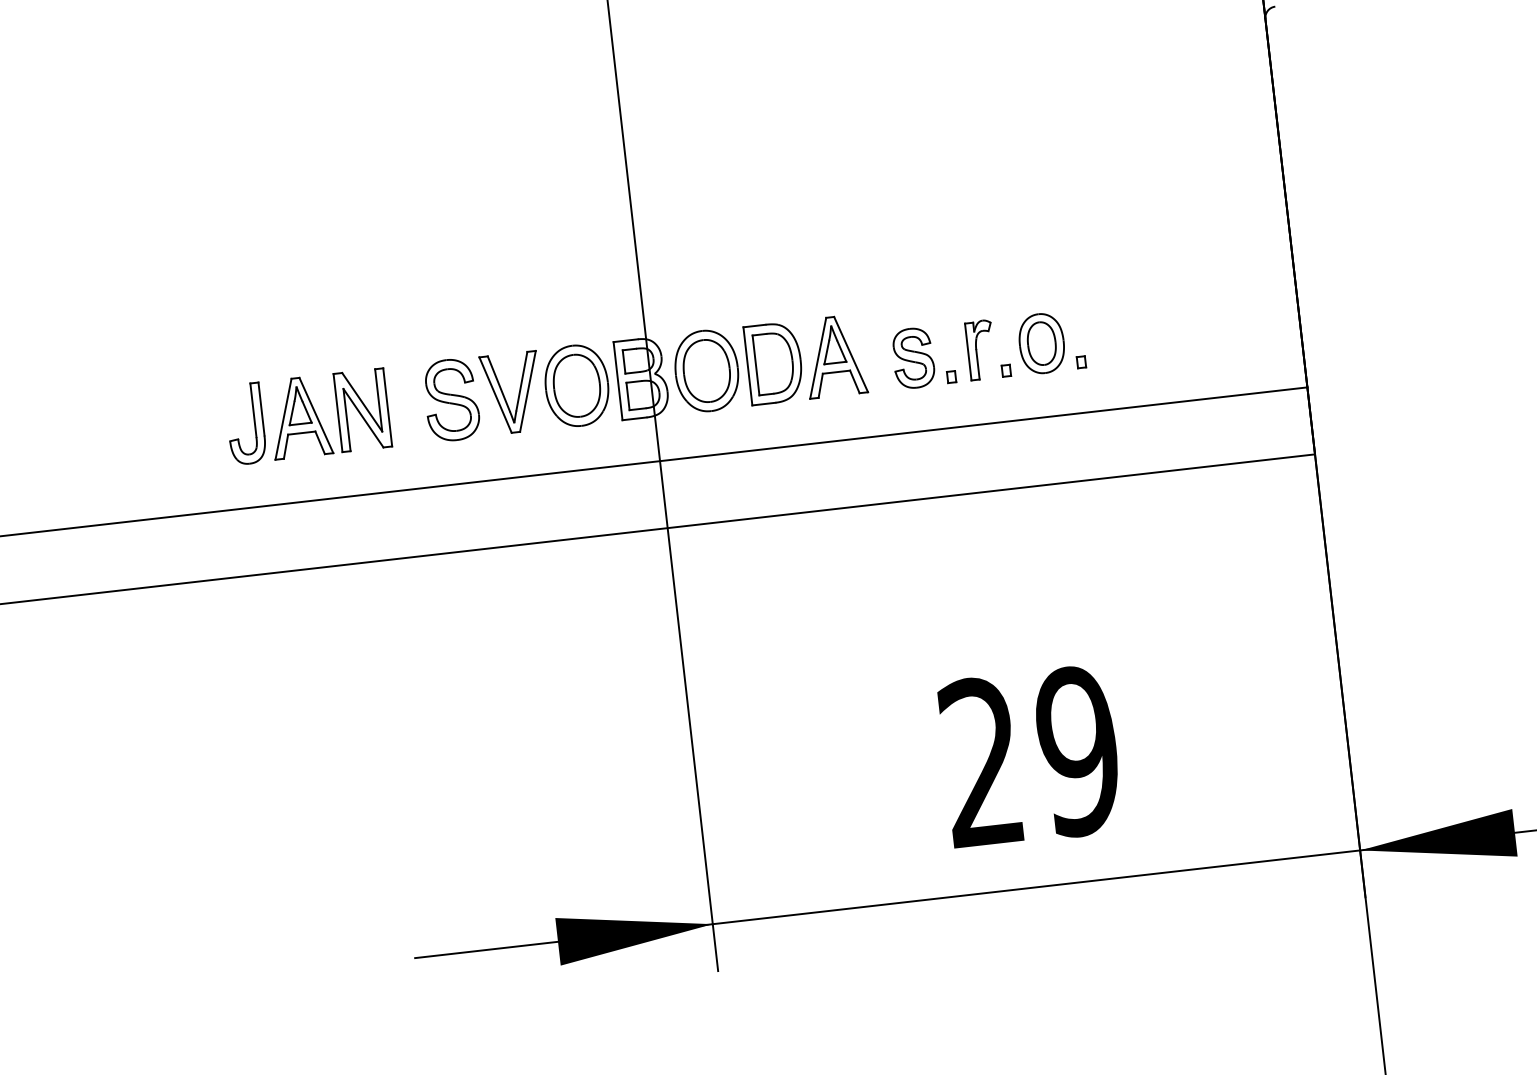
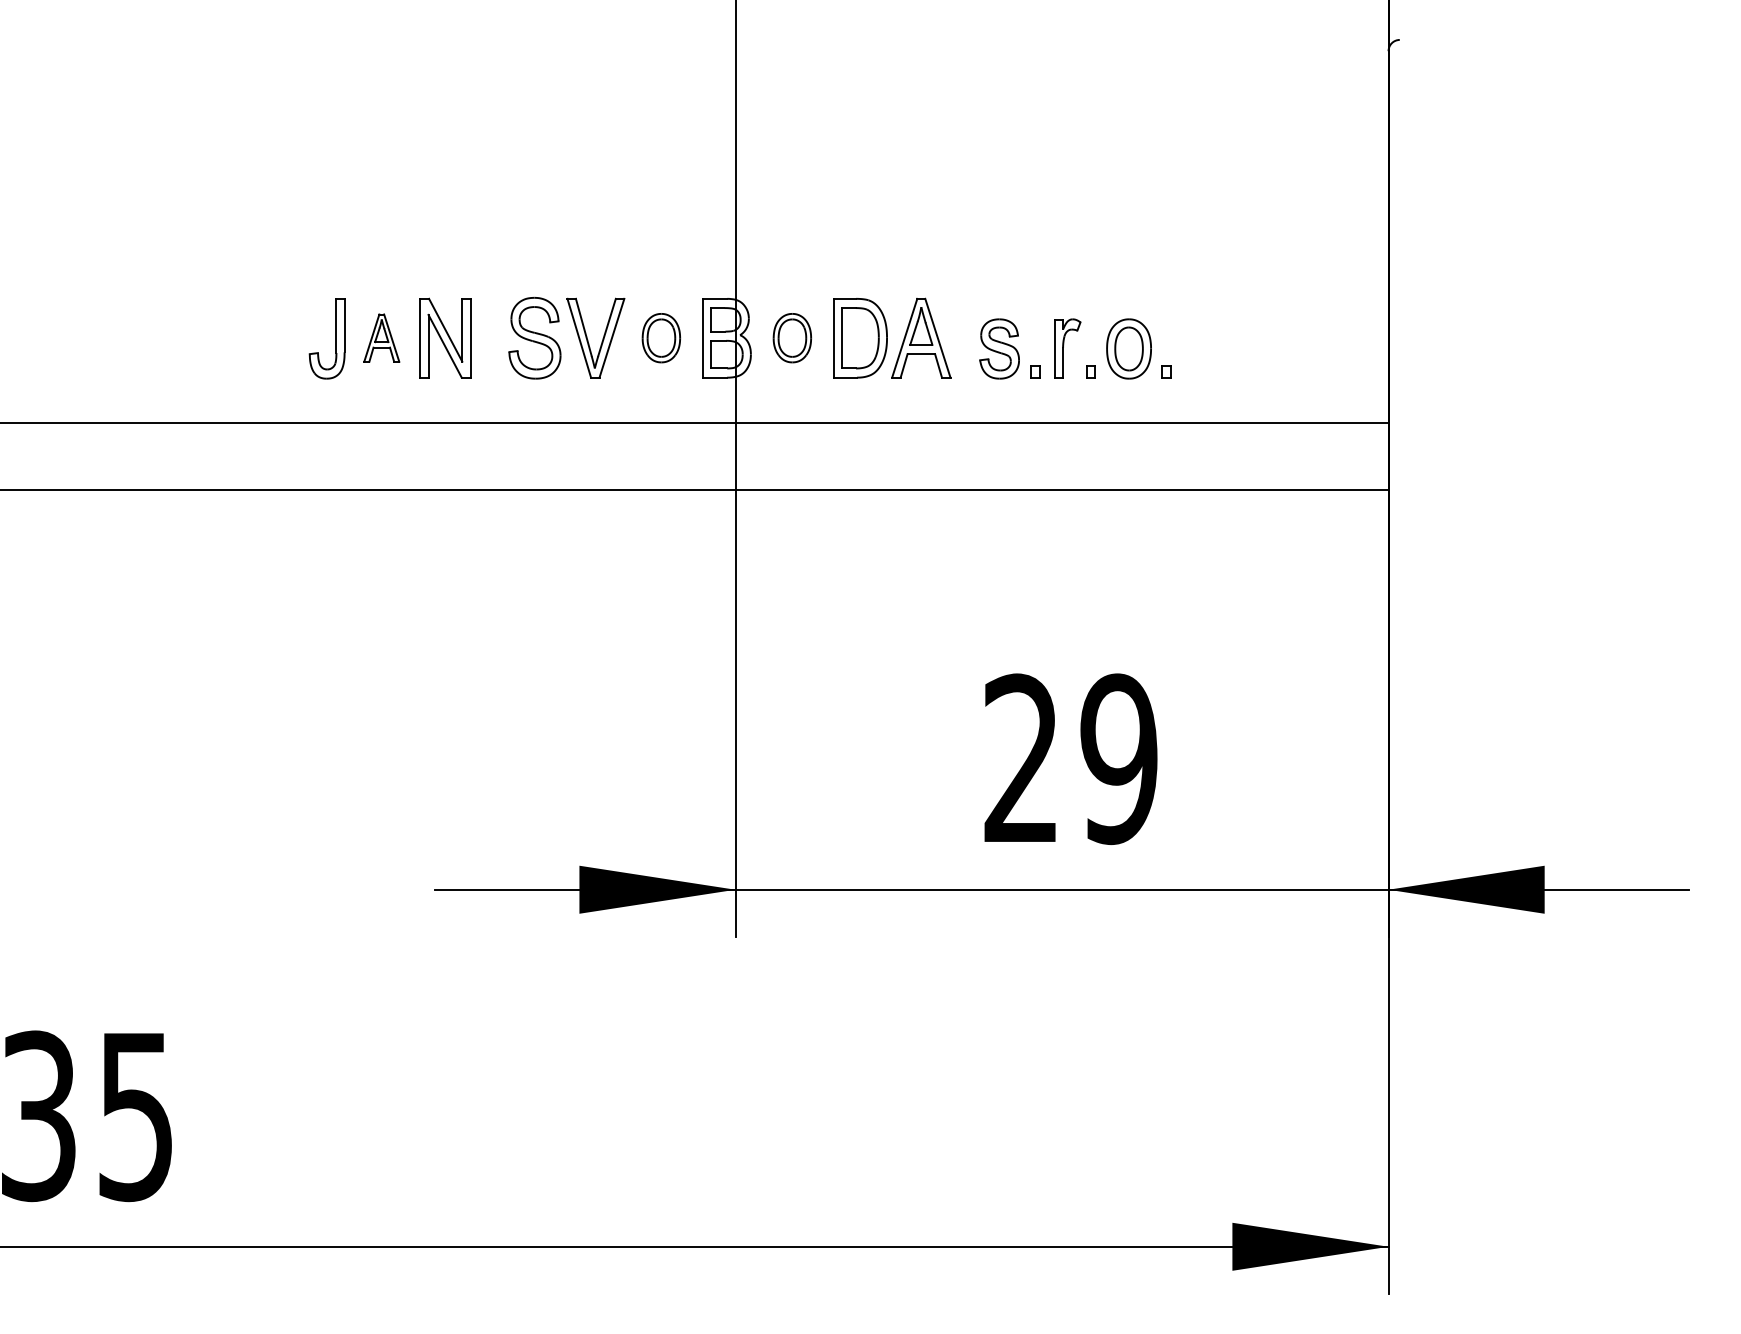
part: (706, 370) -> (792, 337), size x0.6
part: (576, 385) -> (661, 337), size x0.6
part: (299, 416) -> (381, 337), size x0.6

